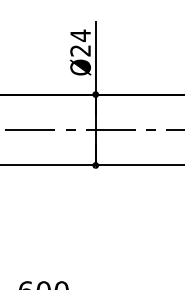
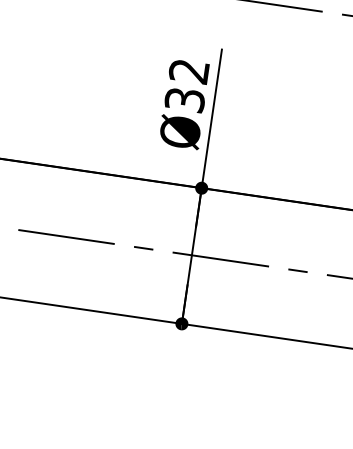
text: (80, 42) -> (187, 84), Ø24 -> Ø32

